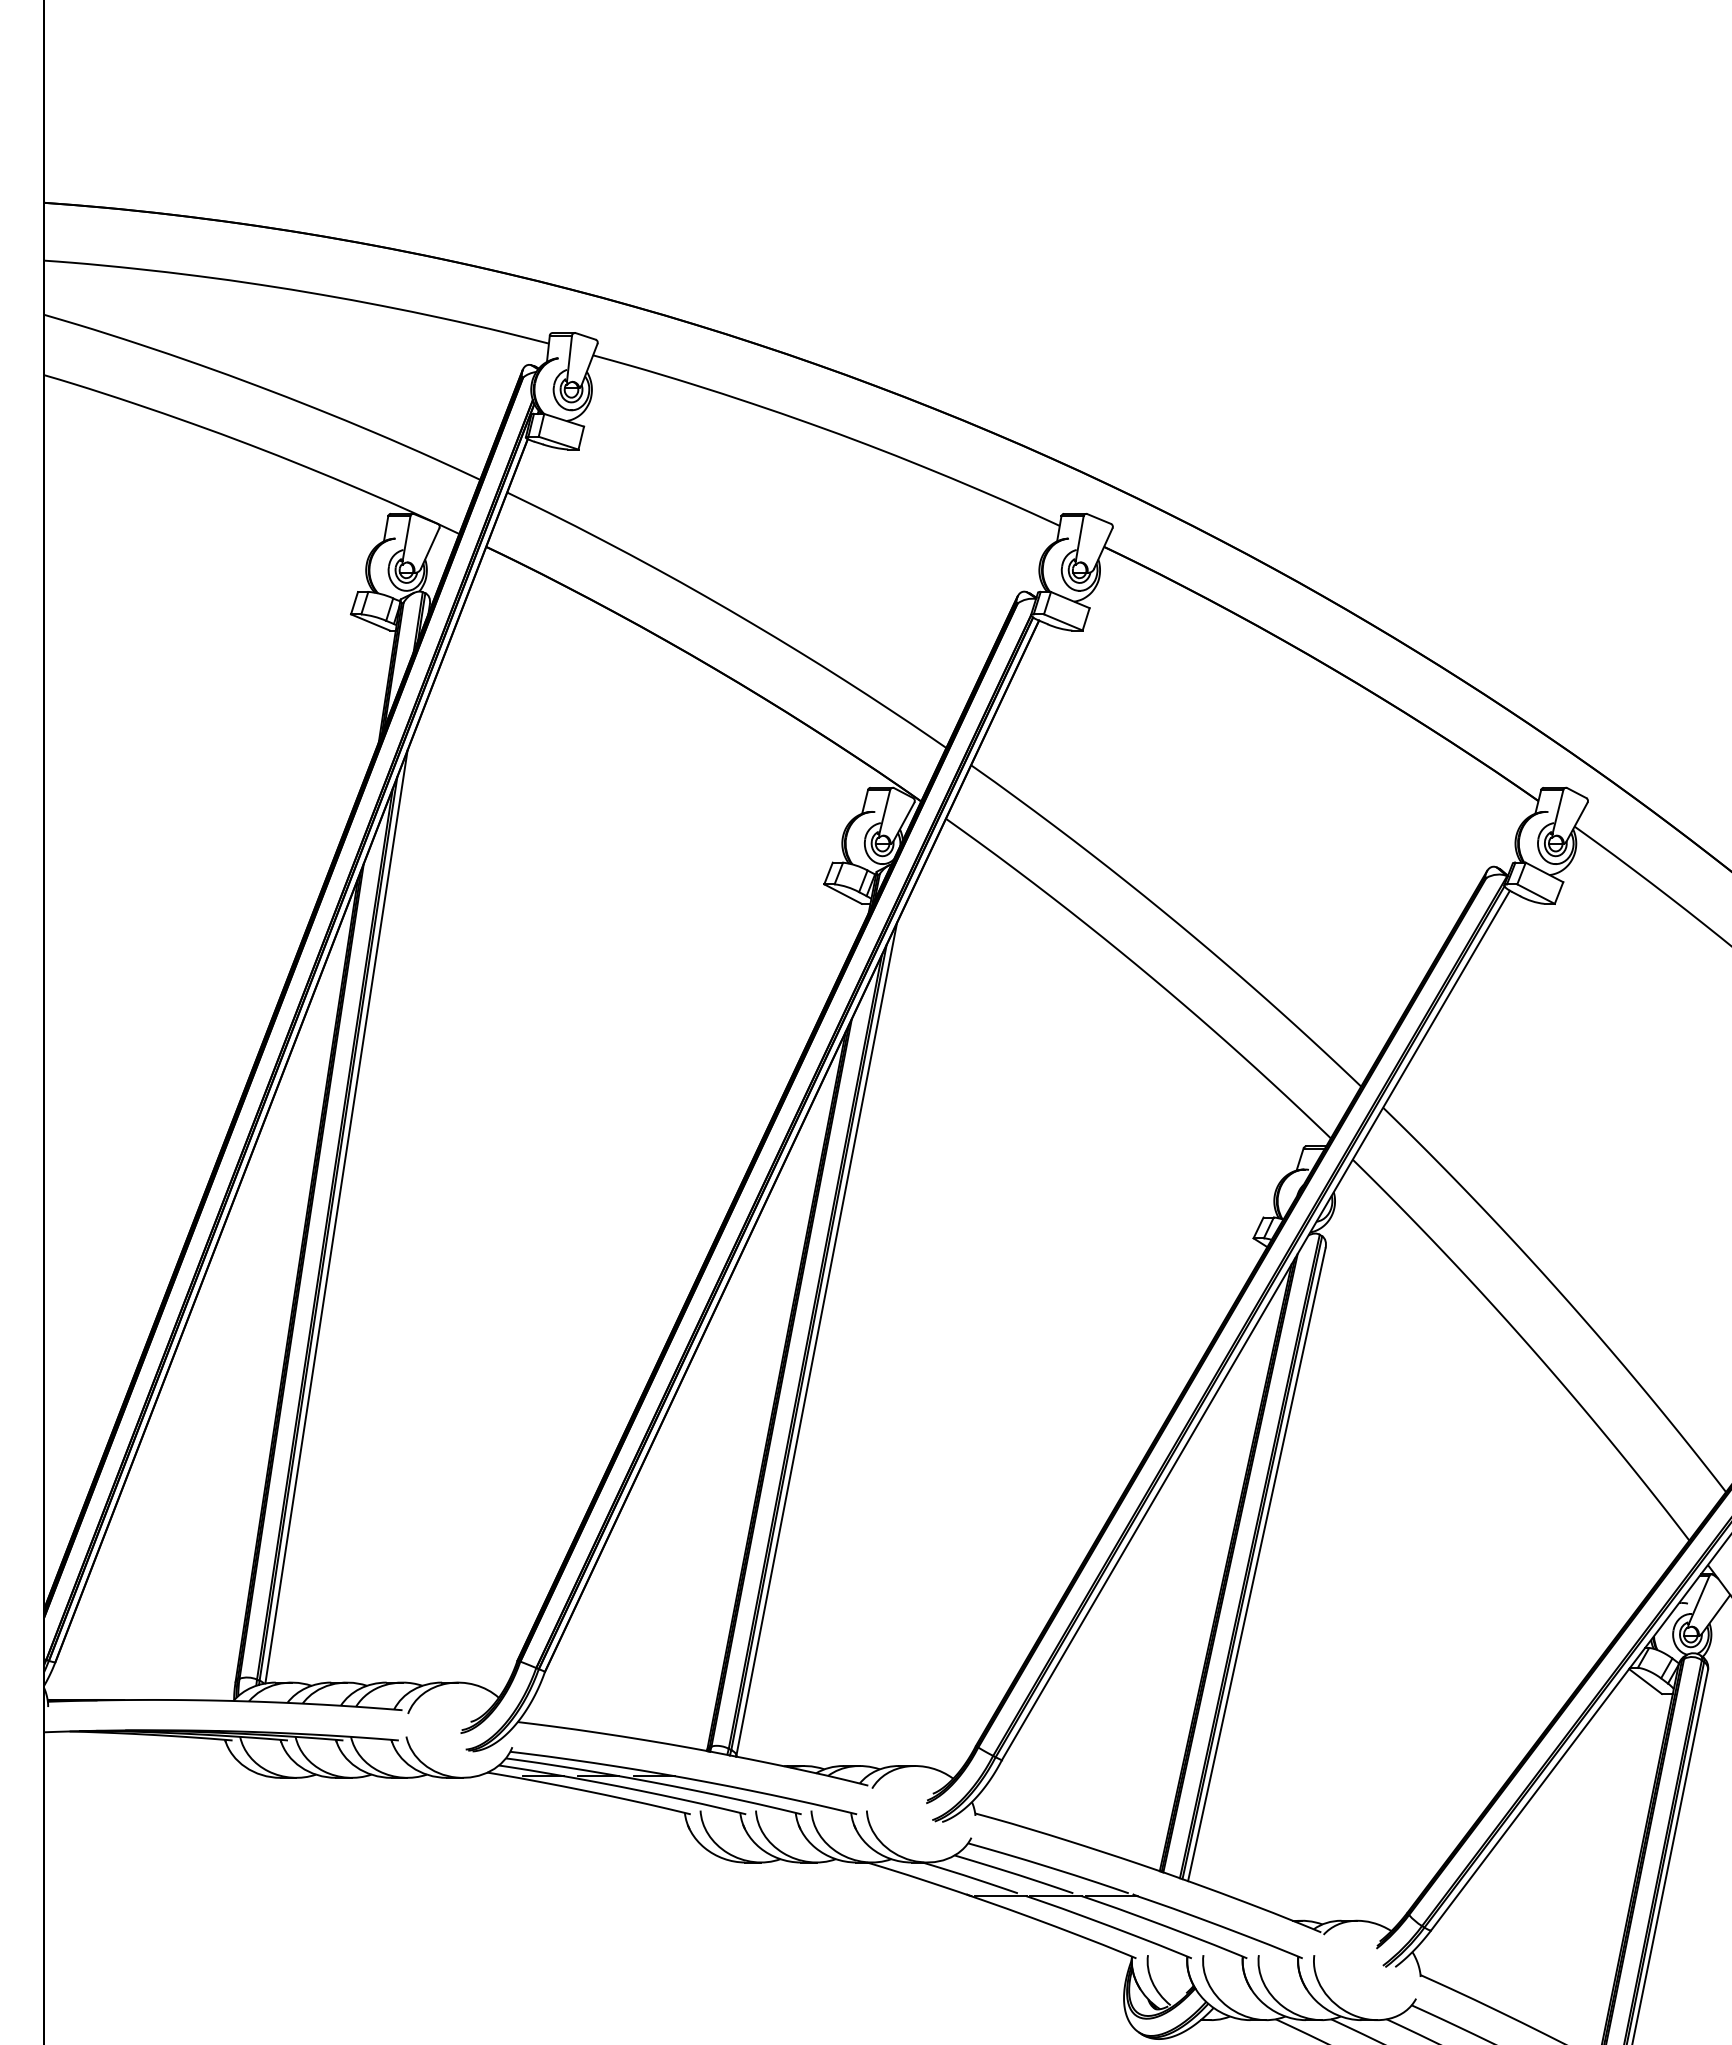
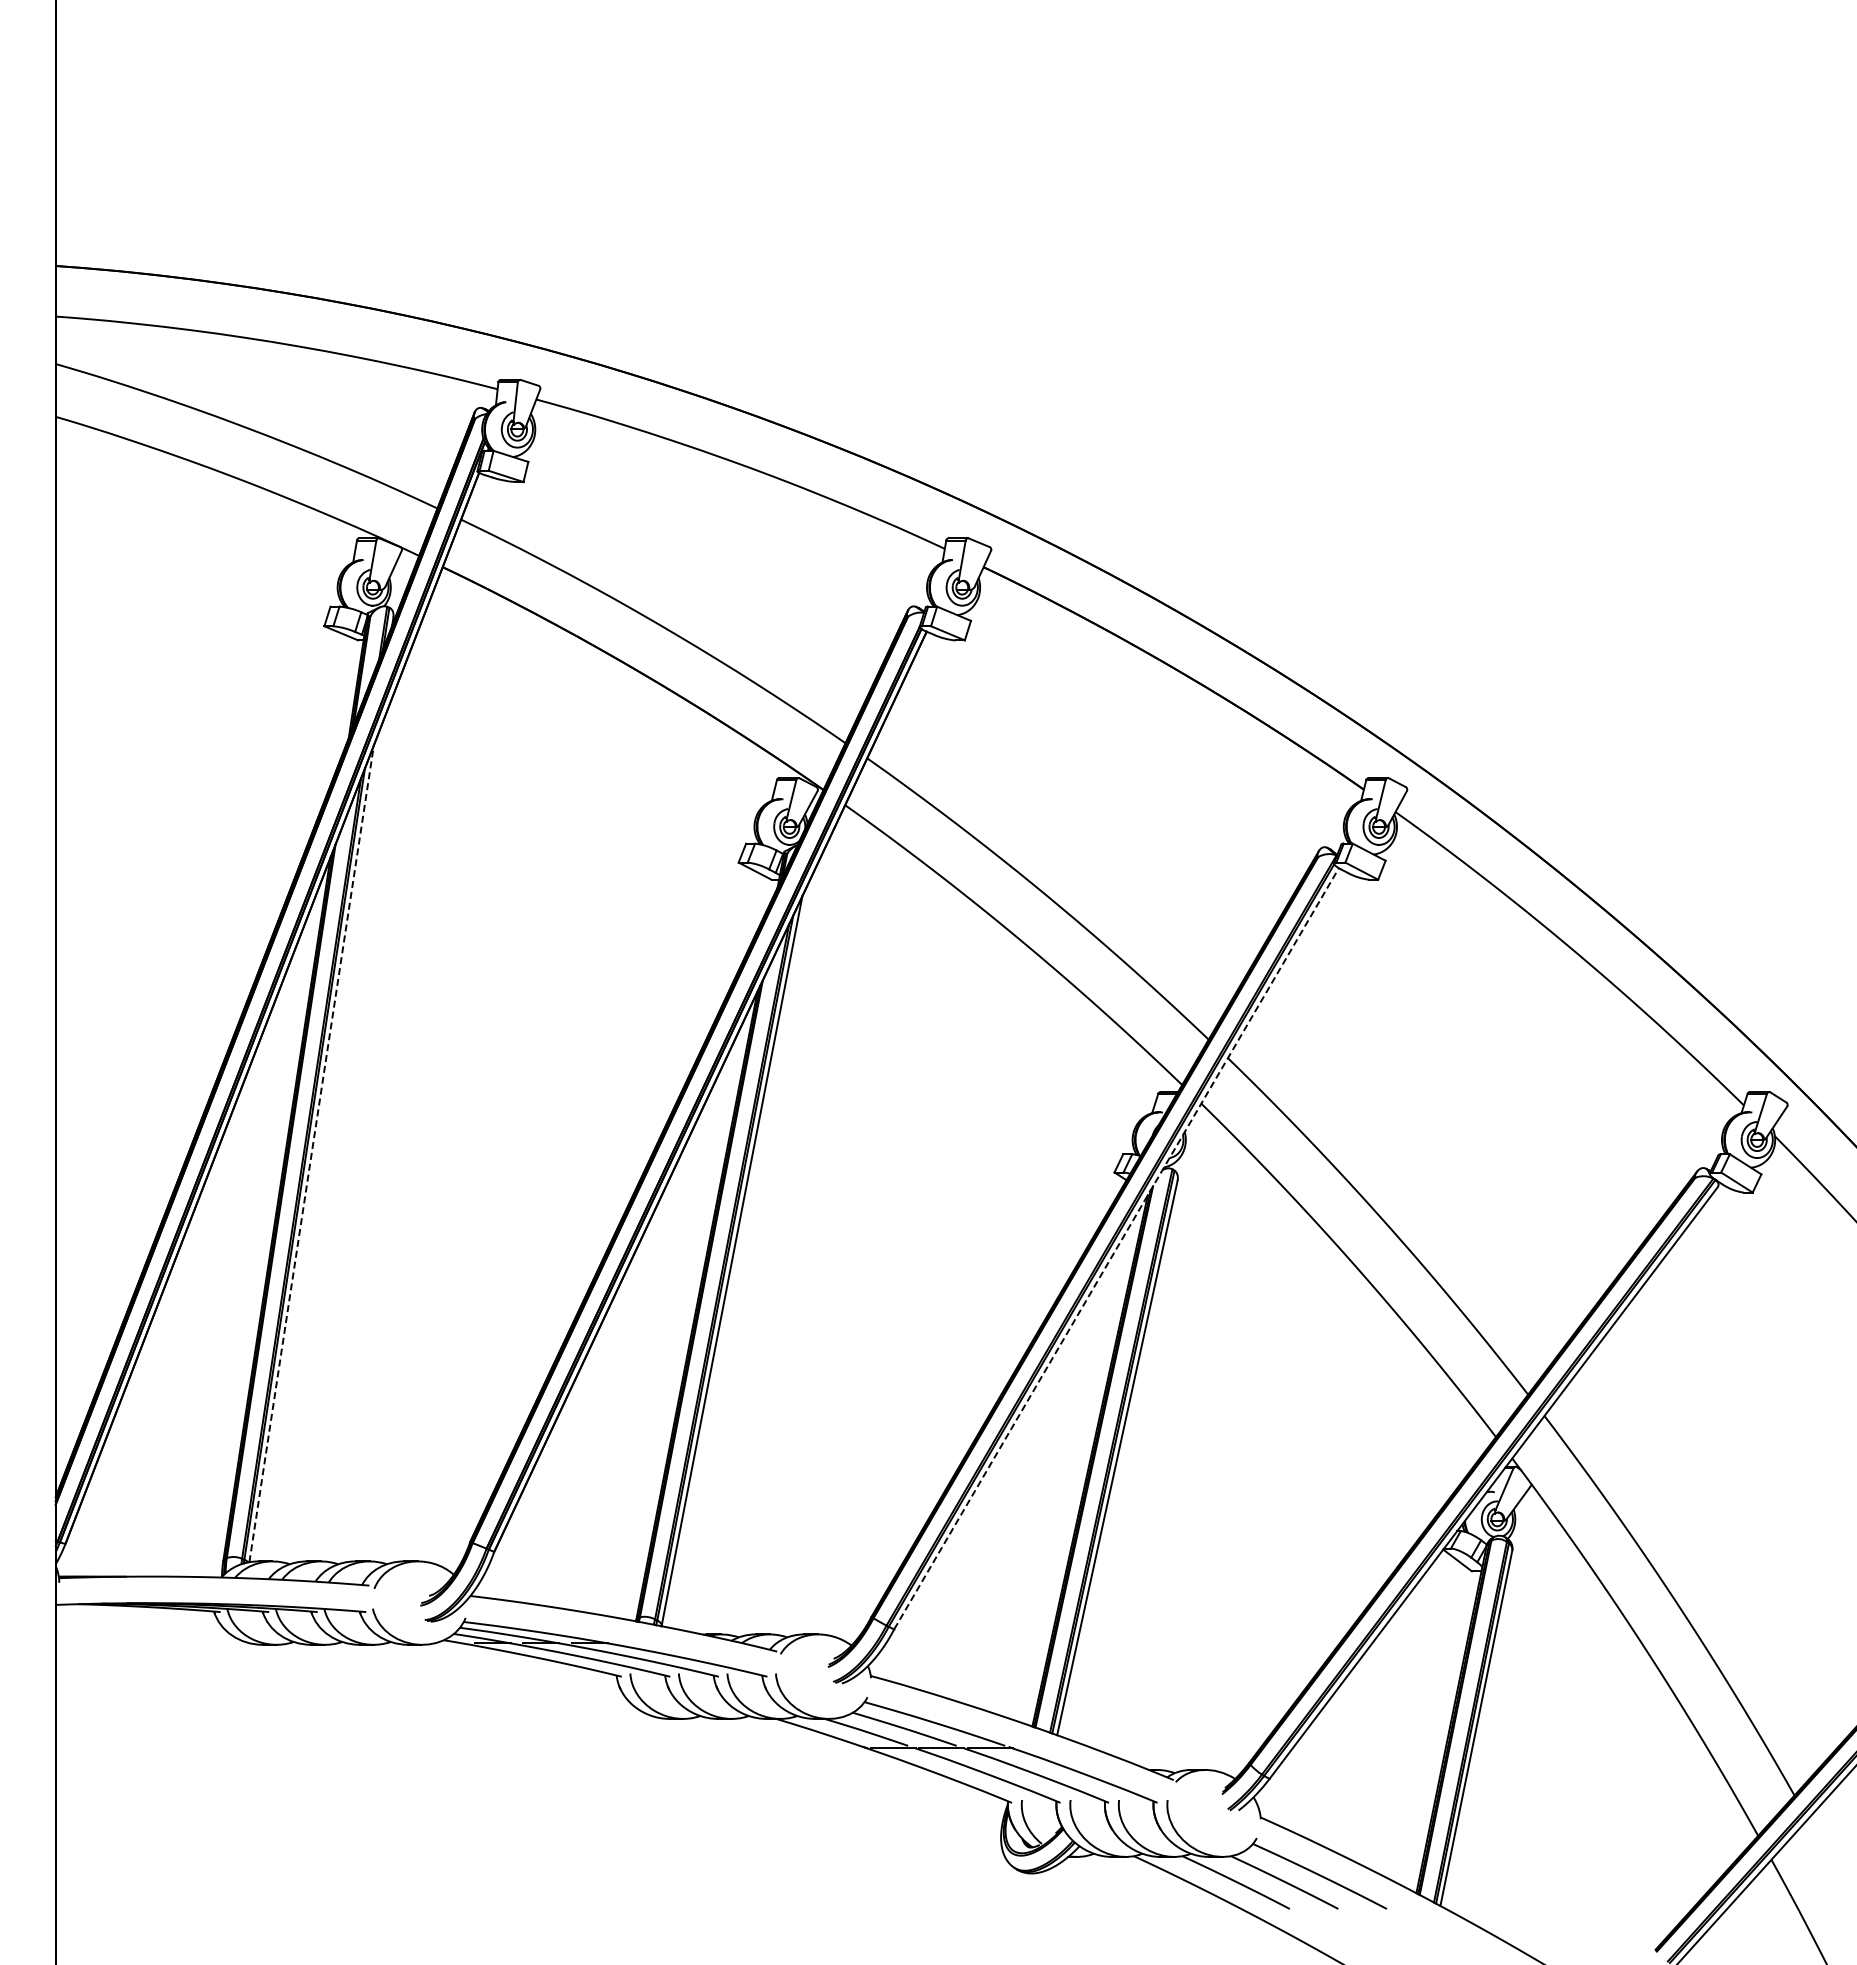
line: (336, 1216) -> (311, 1153), solid -> dashed
line: (1255, 1325) -> (1116, 1248), solid -> dashed

